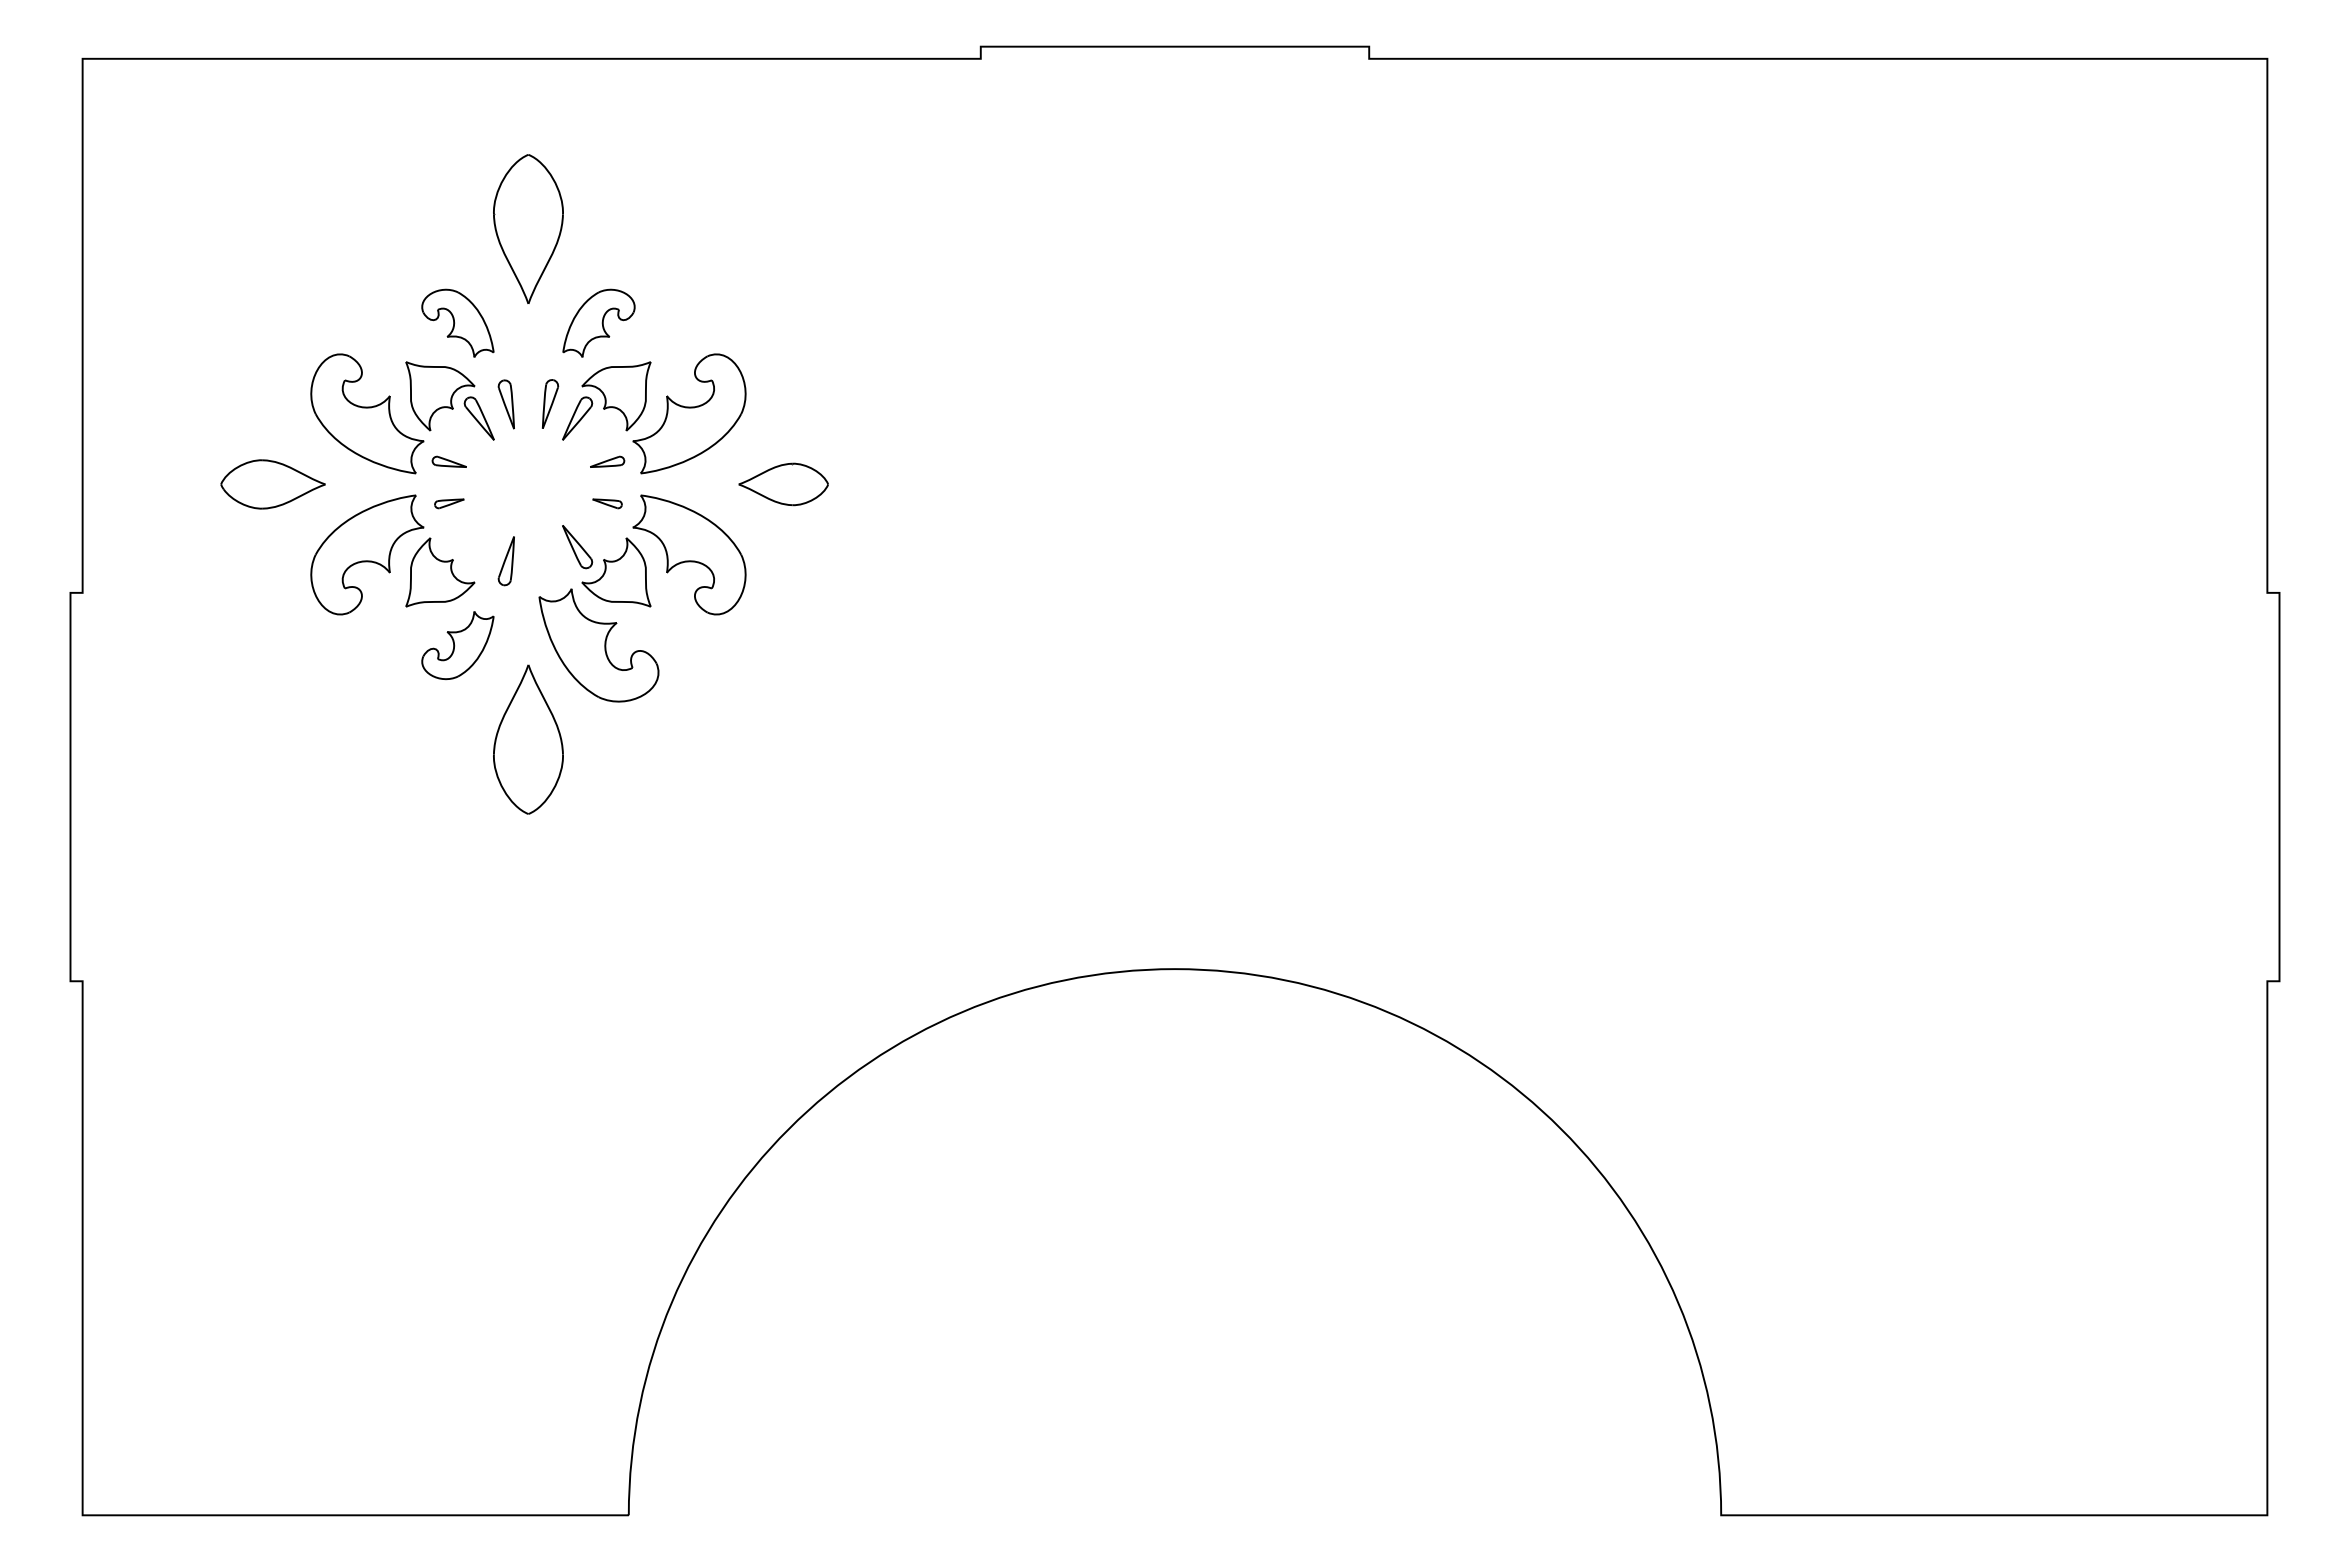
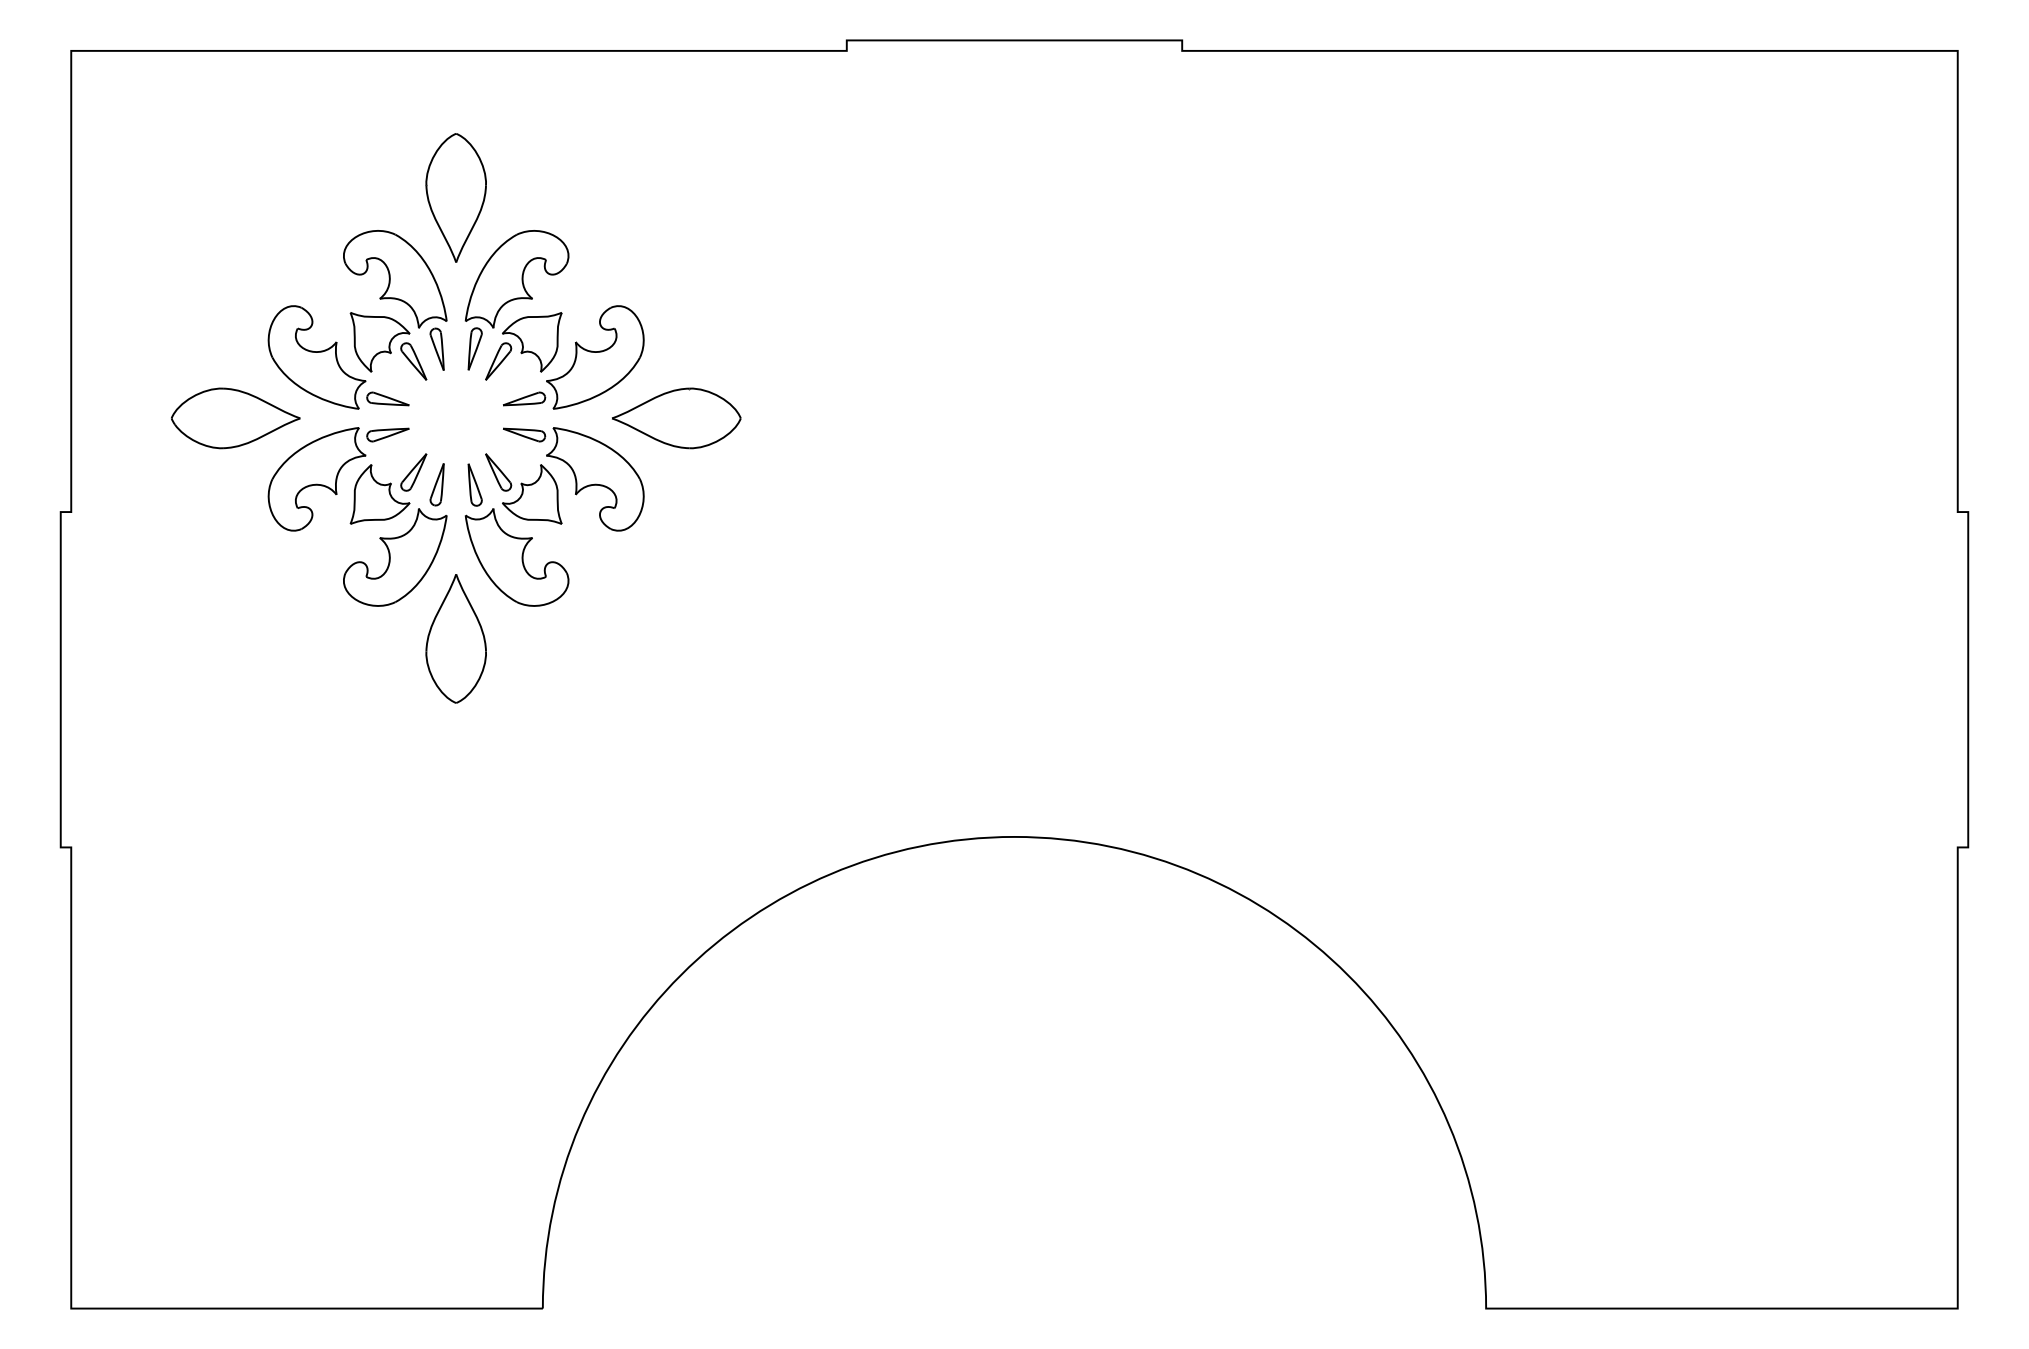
part: (457, 323) -> (394, 279), size x1.67
part: (598, 323) -> (516, 279), size x1.67
part: (449, 461) -> (388, 398), size x1.43
part: (607, 461) -> (524, 398), size x1.43
part: (272, 484) -> (235, 418), size x1.43
part: (783, 484) -> (676, 418), size x1.67
part: (449, 503) -> (388, 434), size x1.67
part: (607, 503) -> (524, 434), size x1.67
part: (478, 547) -> (413, 472), added
part: (550, 561) -> (475, 484), added
part: (457, 645) -> (394, 557), size x1.67

